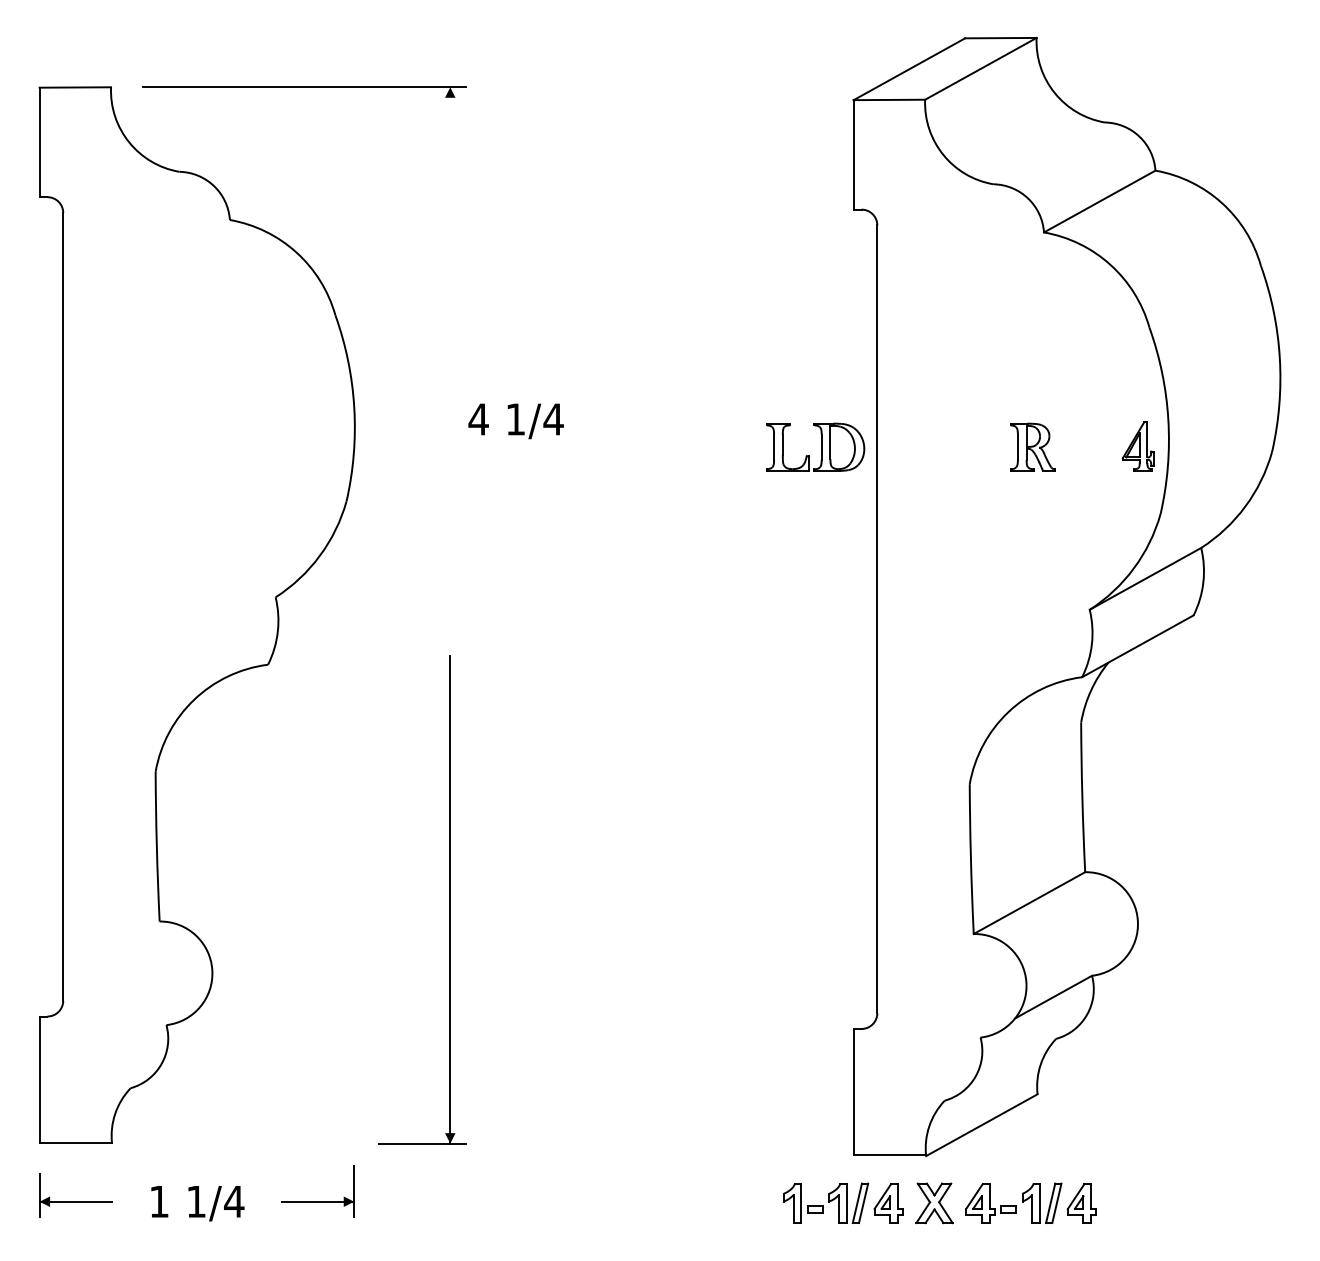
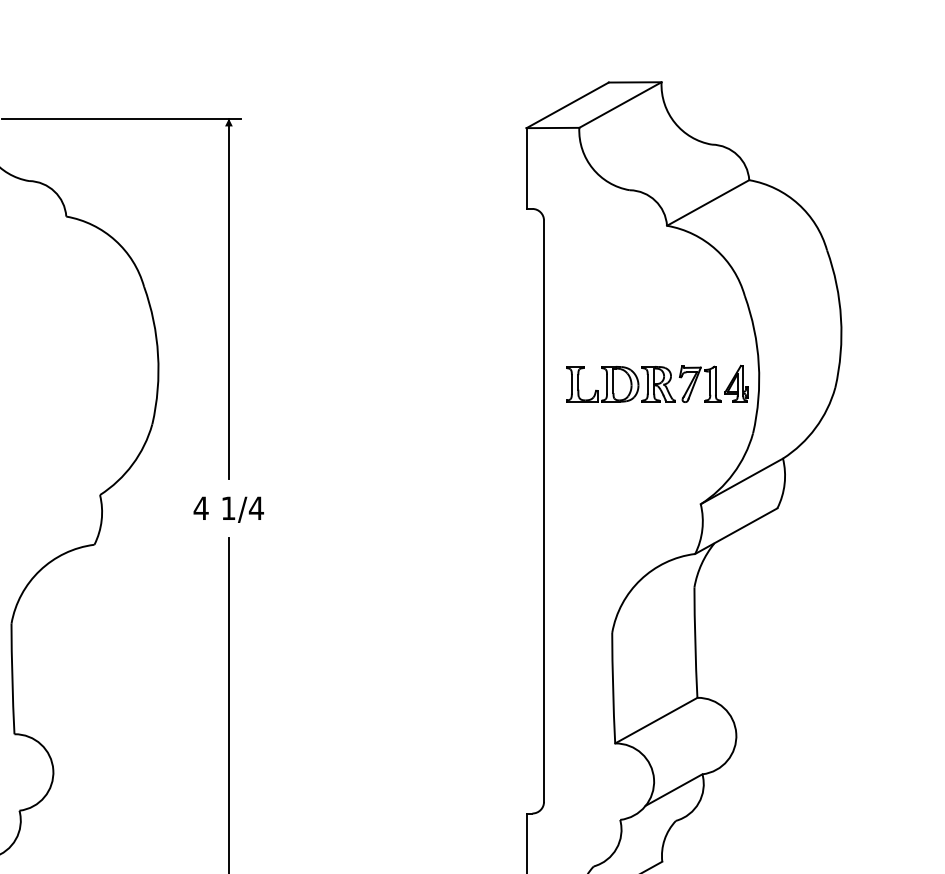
line: (450, 331) -> (229, 298), added
text: (515, 421) -> (228, 509), moved
part: (815, 446) -> (602, 383), moved
part: (1082, 446) -> (695, 383), added

